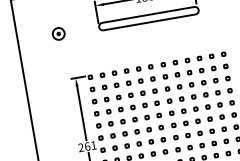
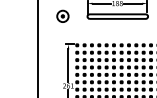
part: (58, 34) -> (62, 16), size x1.6

